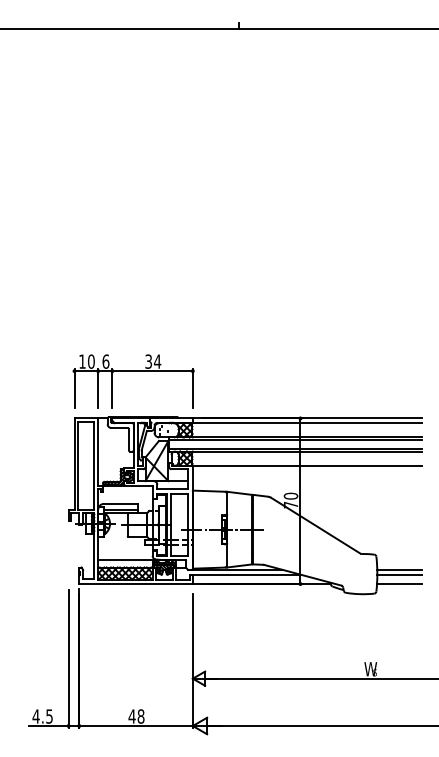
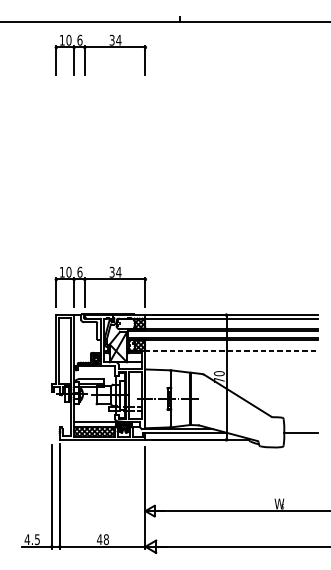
part: (133, 63) -> (100, 47), added
line: (307, 465) -> (231, 350), solid -> dashed
line: (399, 569) -> (301, 428), removed
line: (399, 584) -> (301, 440), removed

